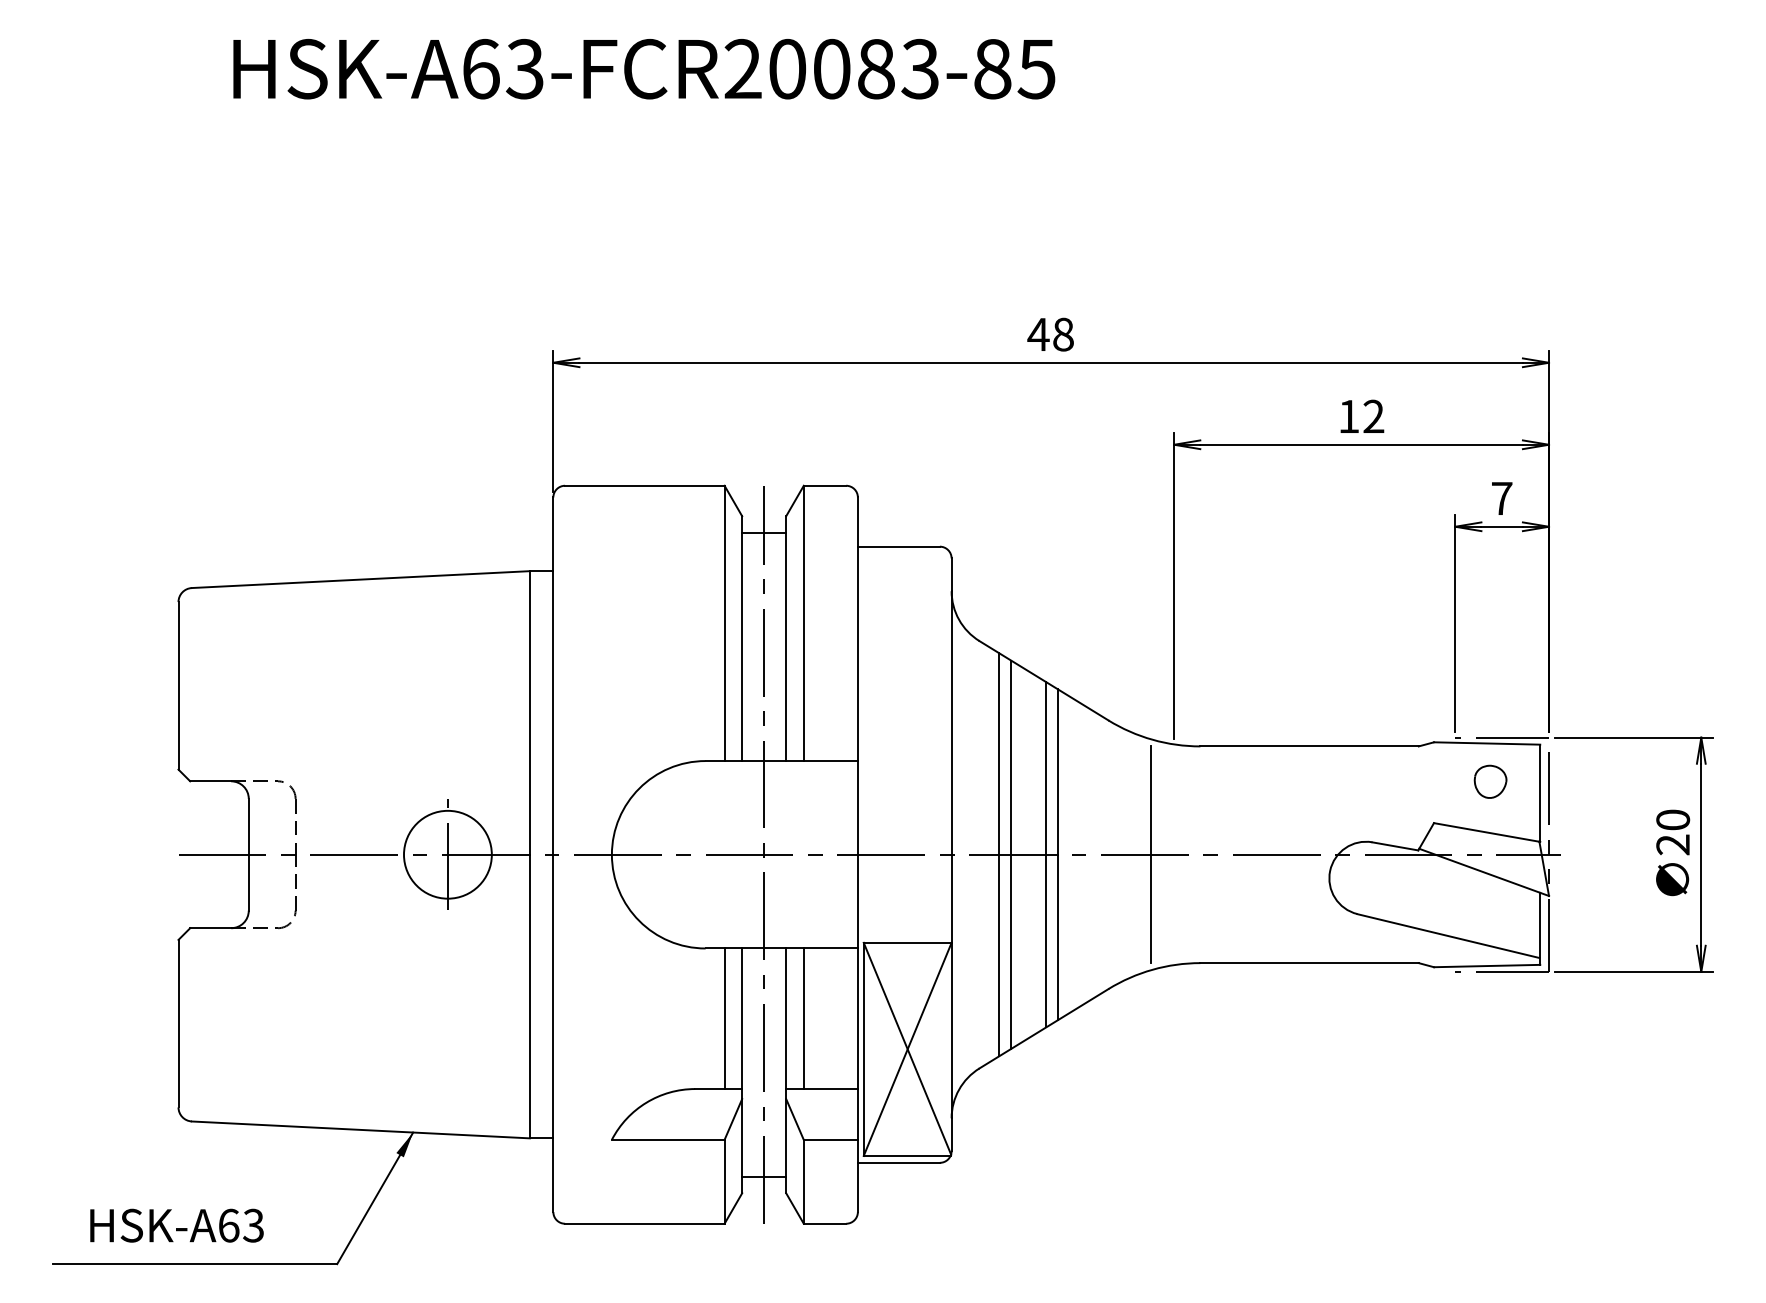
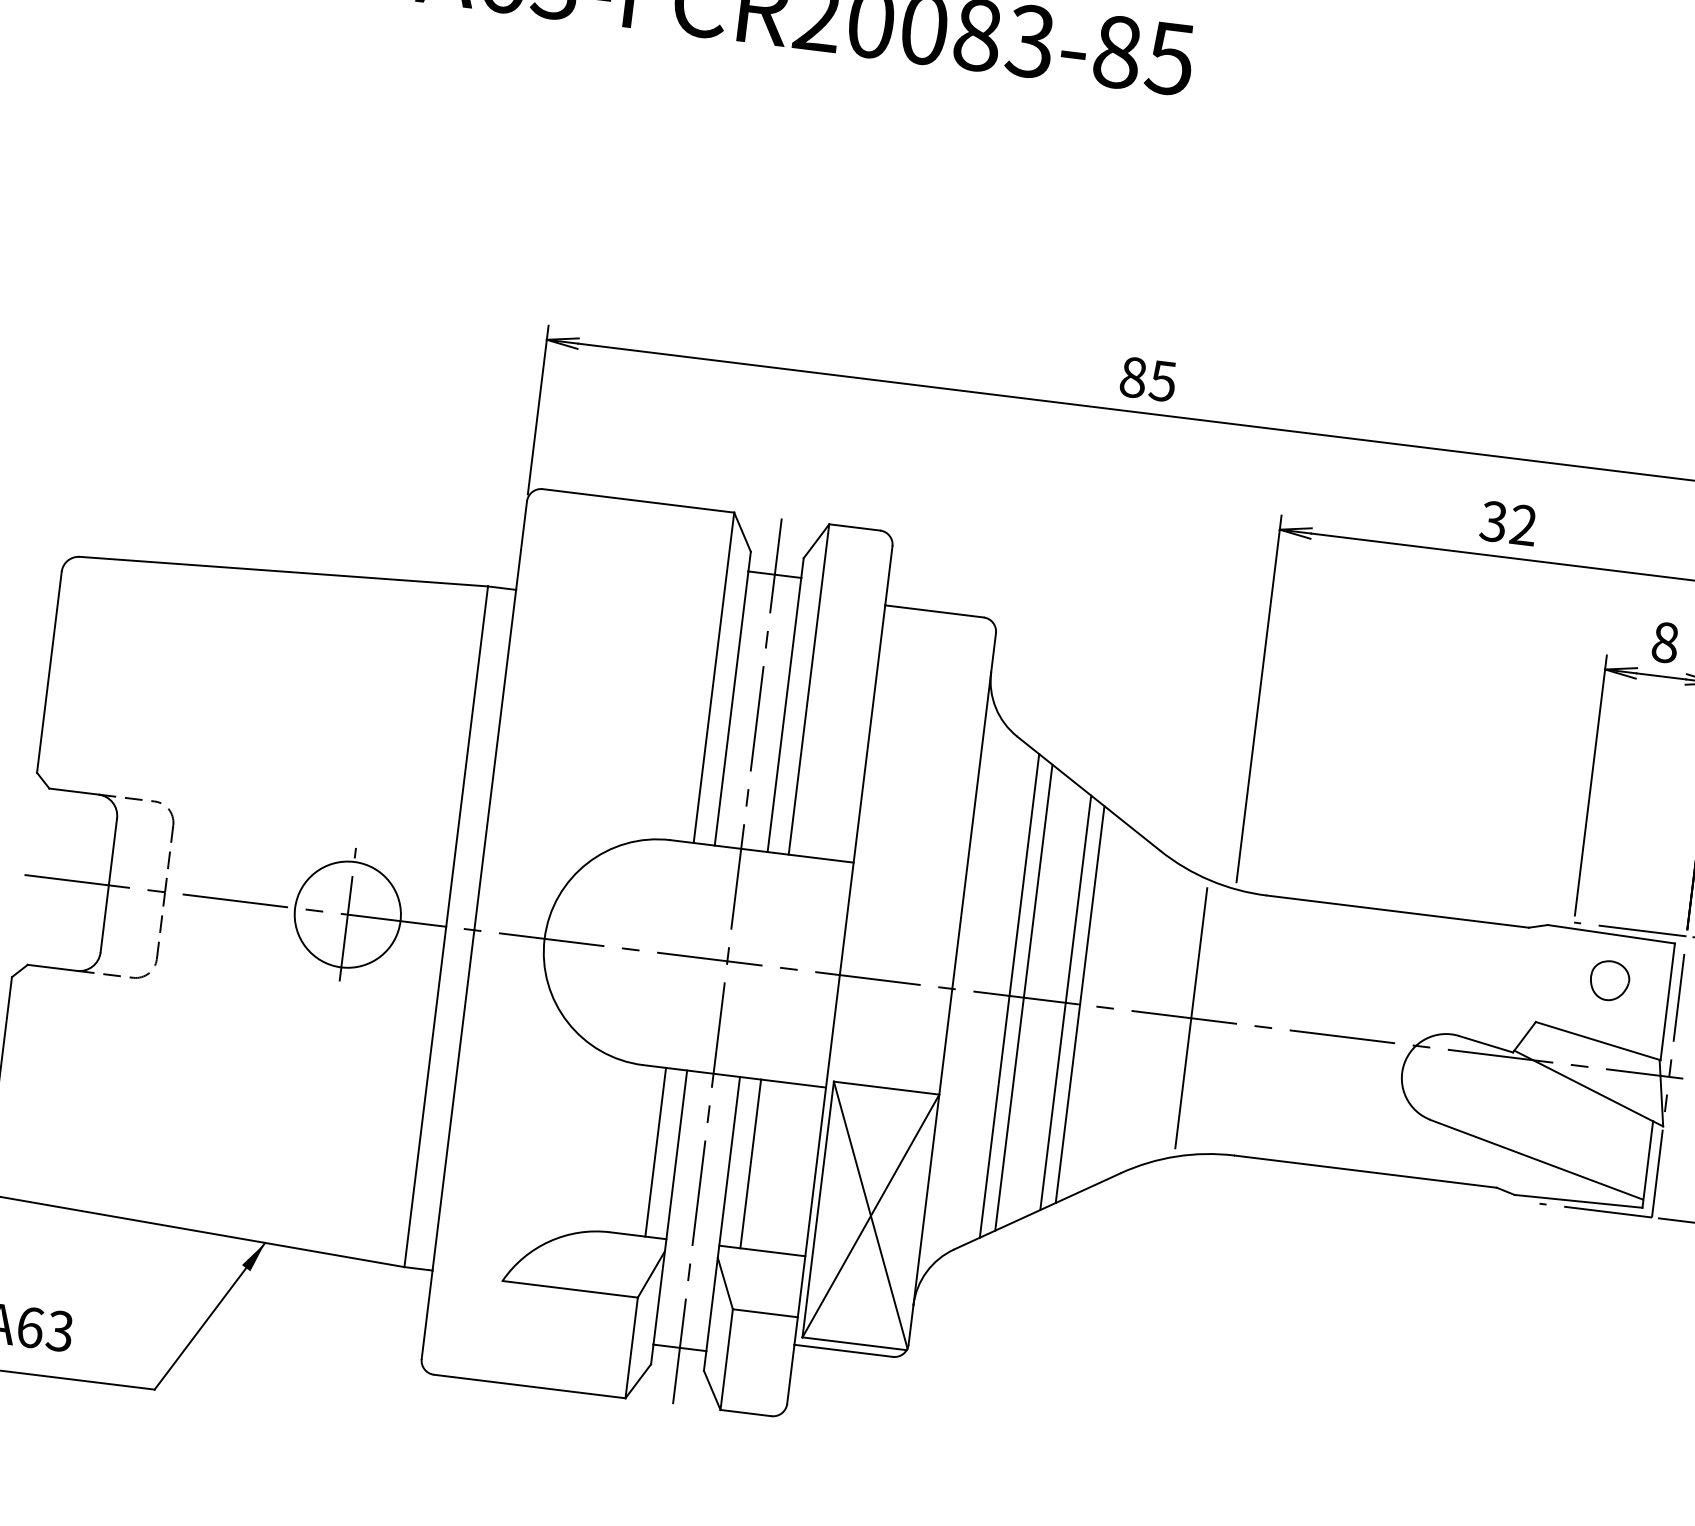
text: (1050, 334) -> (1147, 379), 48 -> 85
text: (1348, 416) -> (1493, 521), 12 -> 32
text: (1501, 498) -> (1664, 642), 7 -> 8

